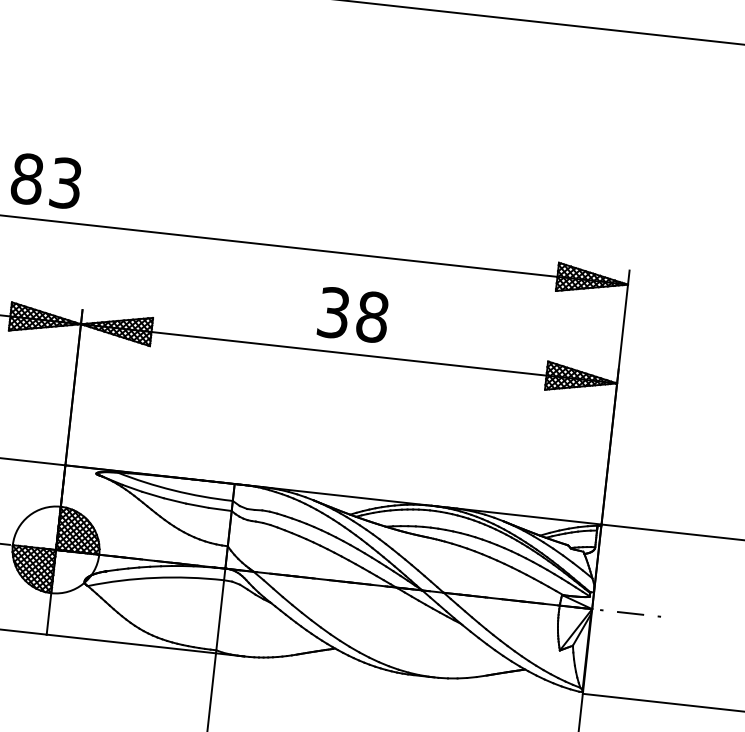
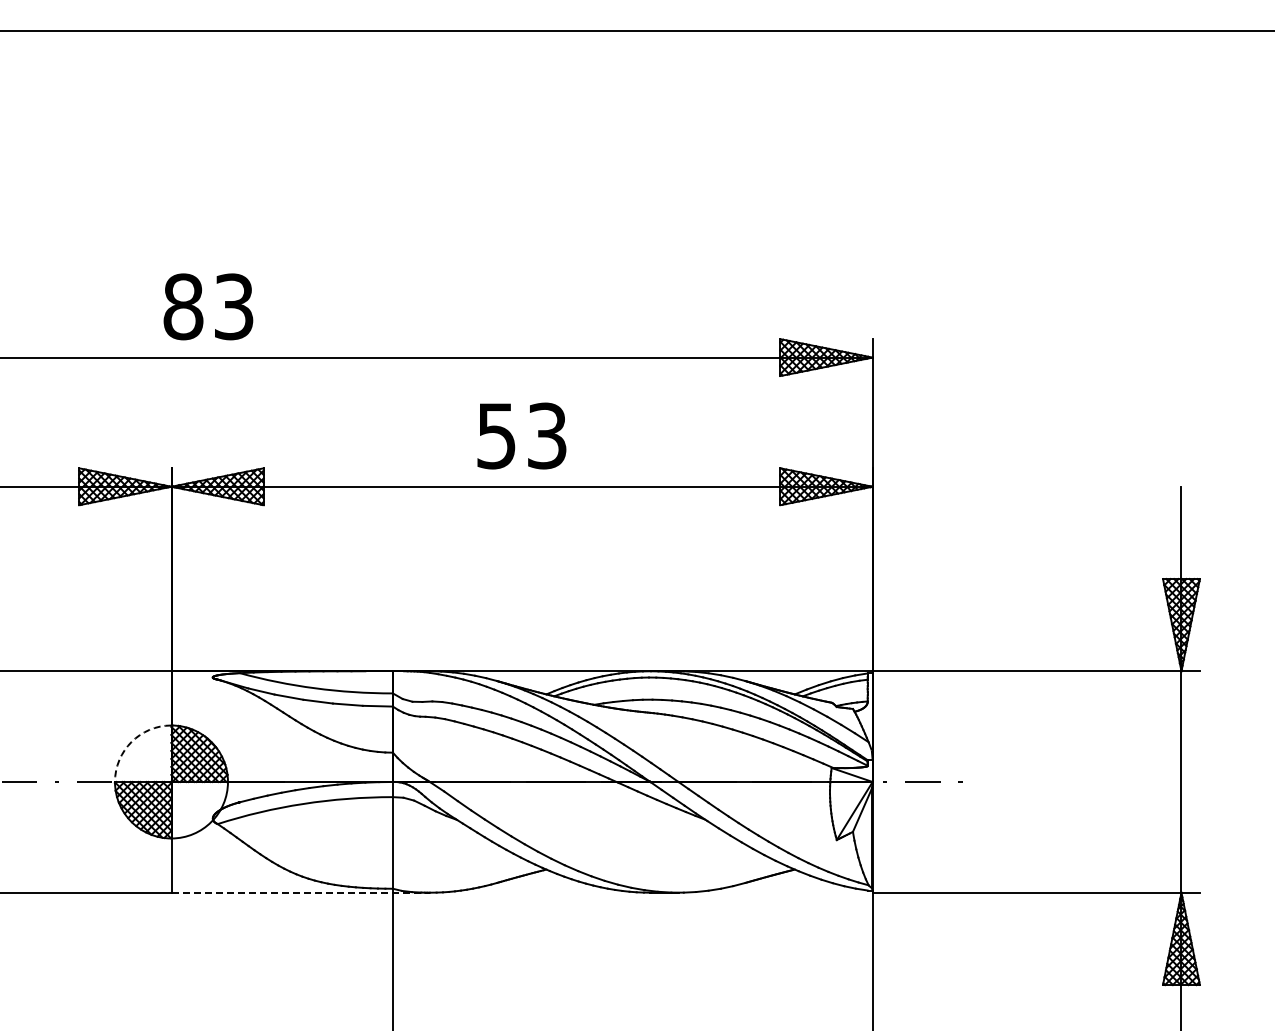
text: (46, 180) -> (208, 306), moved
text: (353, 314) -> (522, 435), 38 -> 53
arc: (28, 516) -> (131, 742), solid -> dashed
line: (146, 645) -> (301, 892), solid -> dashed

